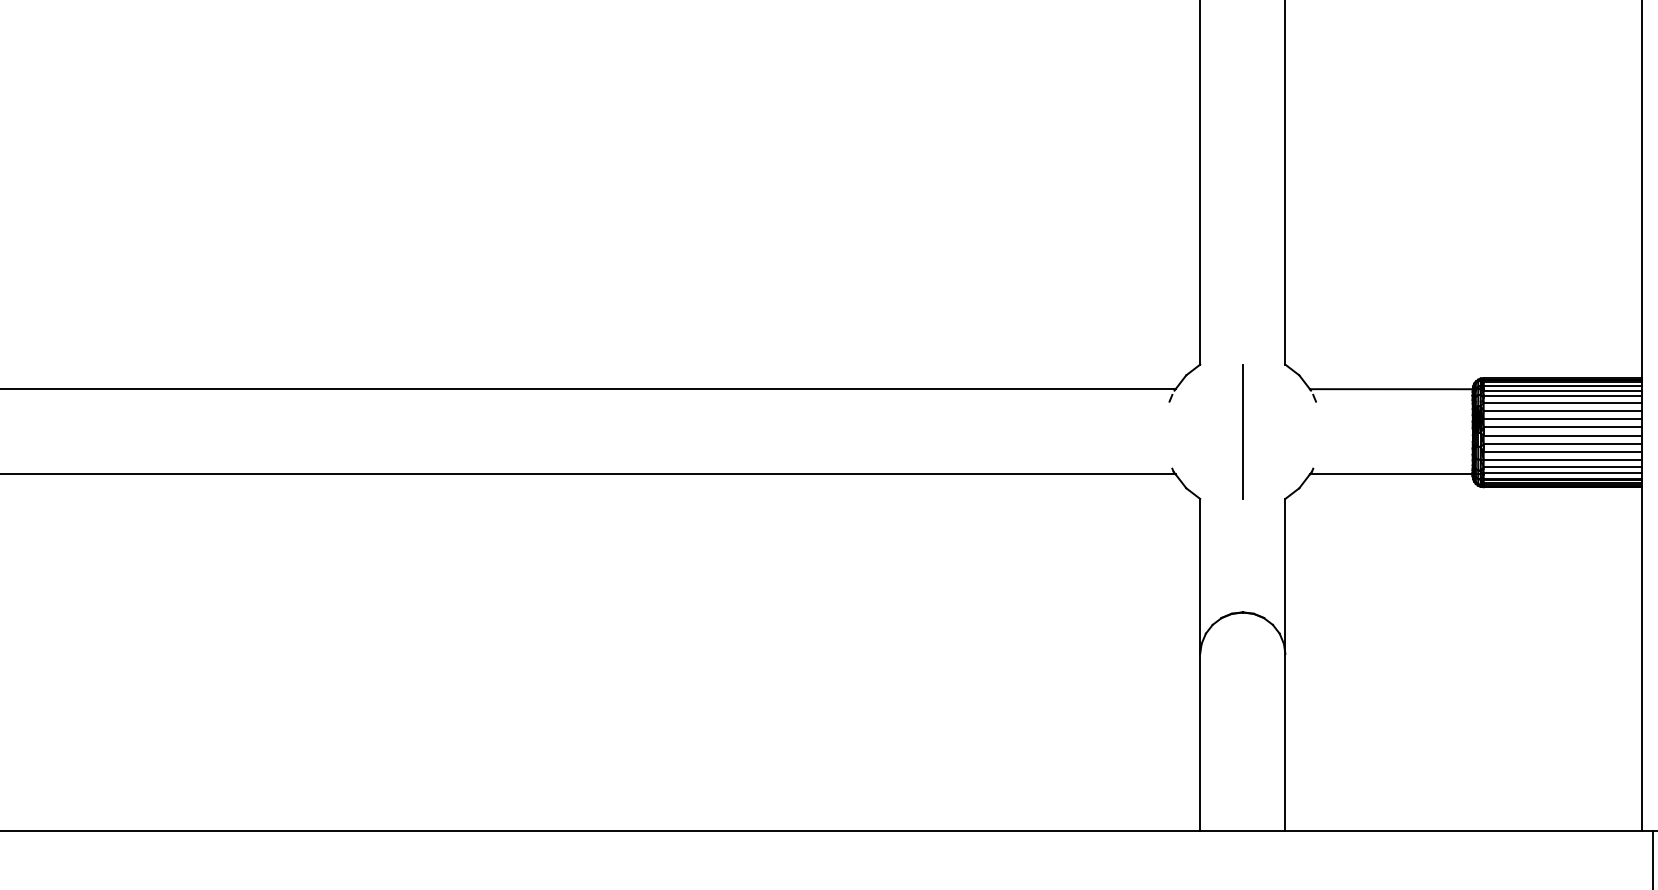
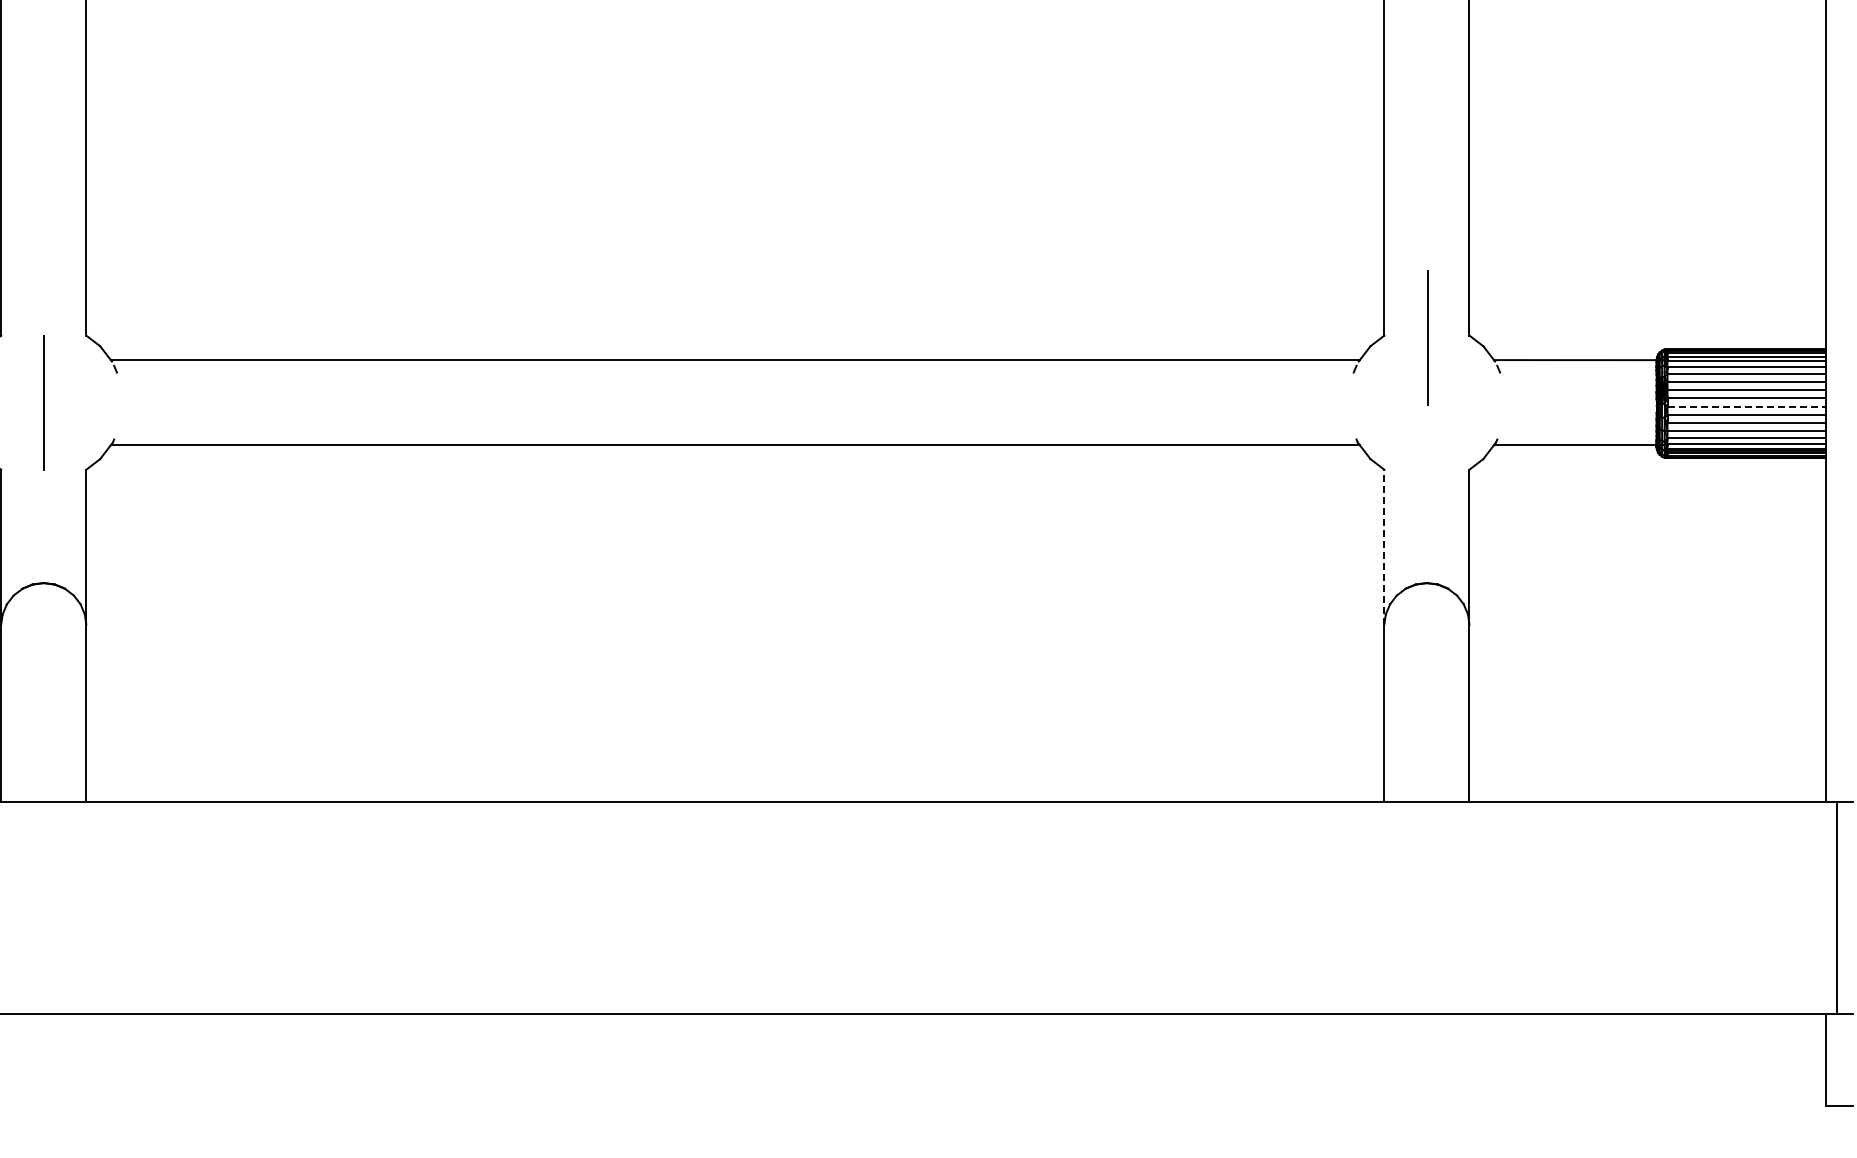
line: (1242, 431) -> (1427, 337), moved
line: (1563, 435) -> (1747, 406), solid -> dashed
line: (1200, 575) -> (1384, 546), solid -> dashed

